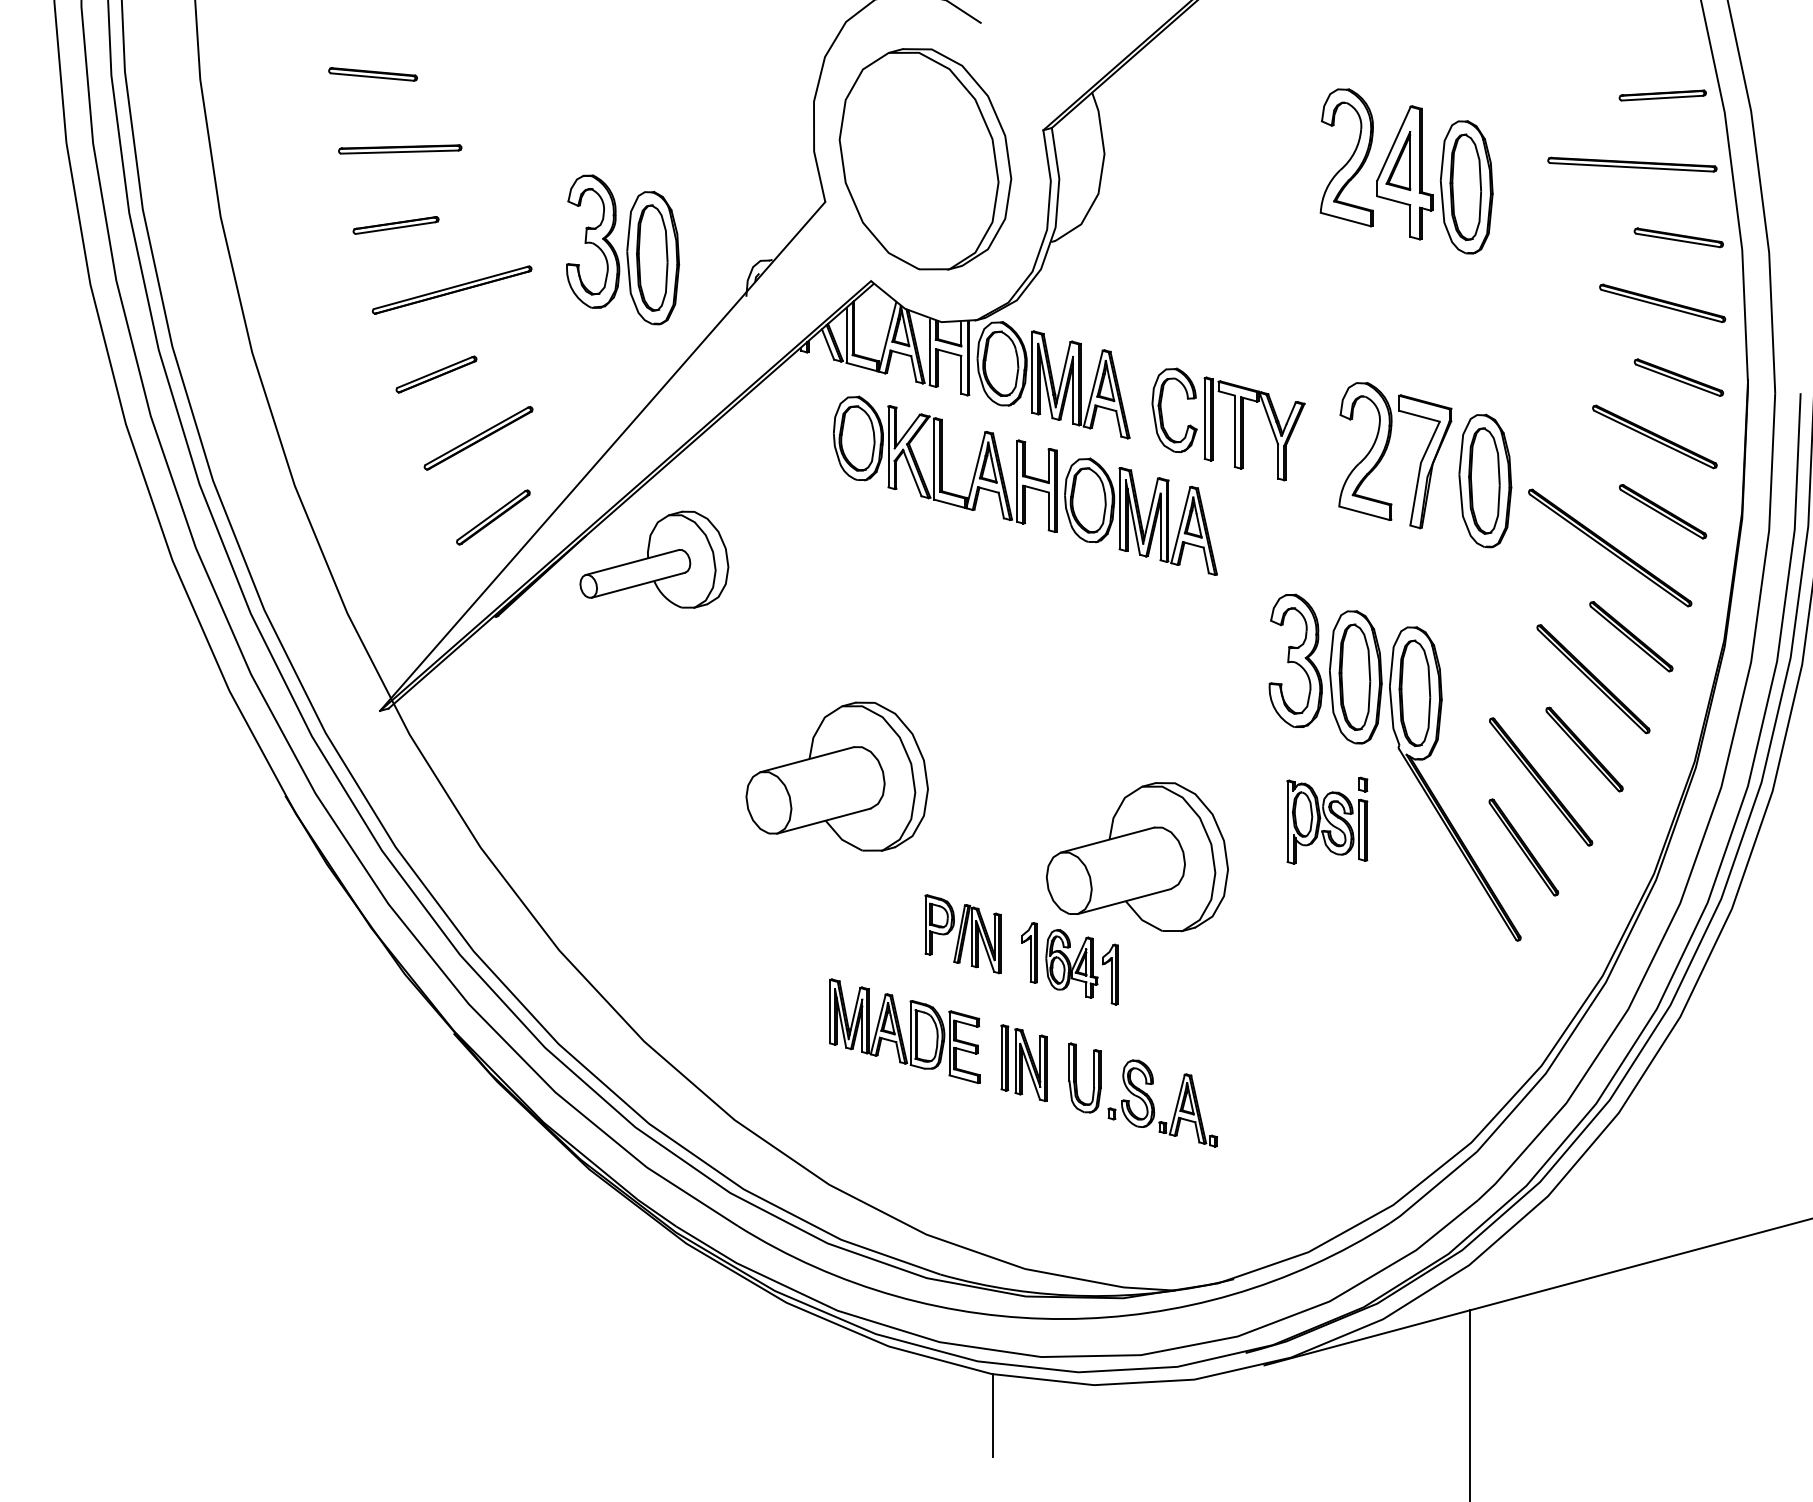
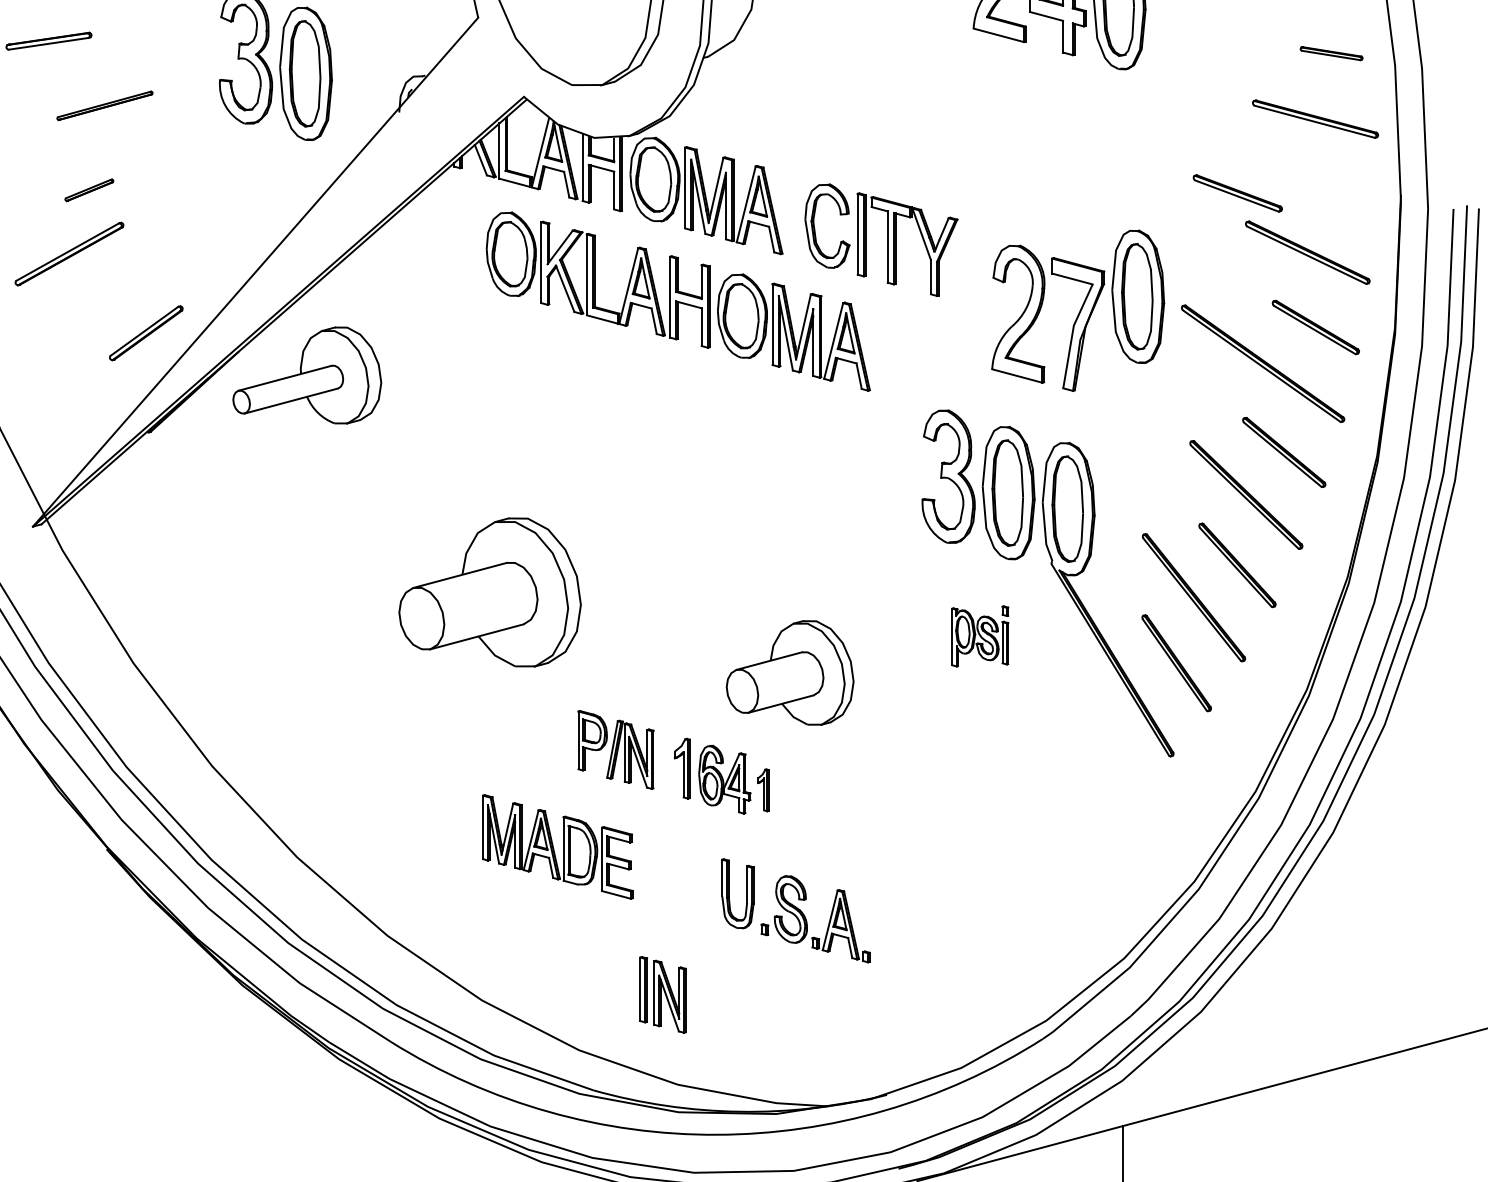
part: (1678, 237) -> (1331, 53), size x0.7
part: (451, 289) -> (104, 105), size x0.6
part: (436, 374) -> (89, 190), size x0.6
part: (1678, 377) -> (1237, 193), moved
part: (478, 438) -> (69, 254), moved
part: (1386, 451) -> (1039, 314), moved
part: (1327, 820) -> (980, 636), size x0.7
part: (1136, 857) -> (789, 673), size x0.7
part: (1110, 974) -> (763, 790), size x0.7
part: (1023, 1062) -> (662, 994), moved

